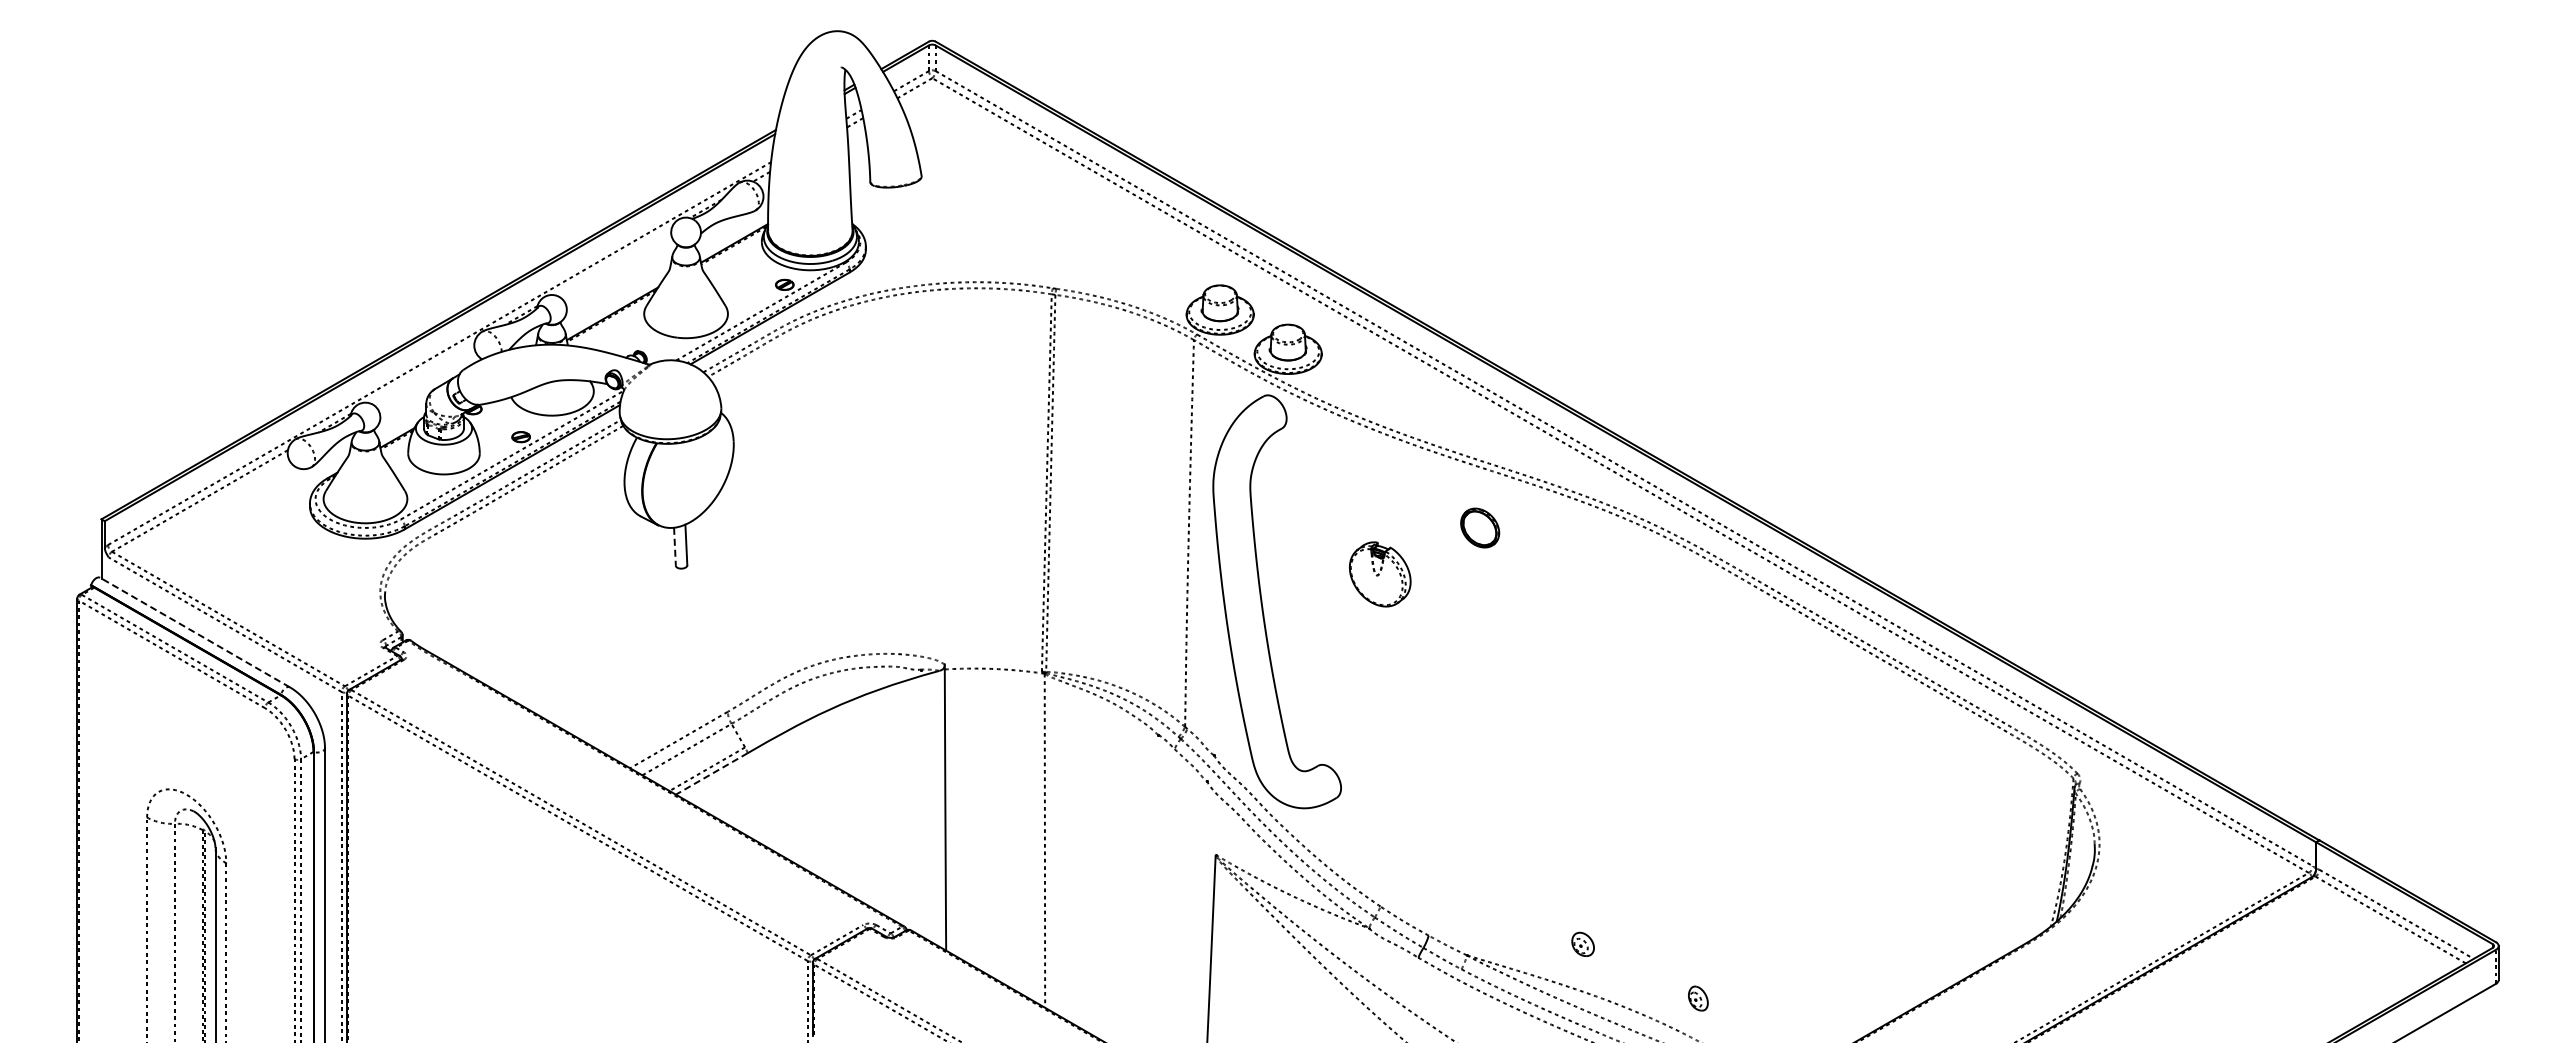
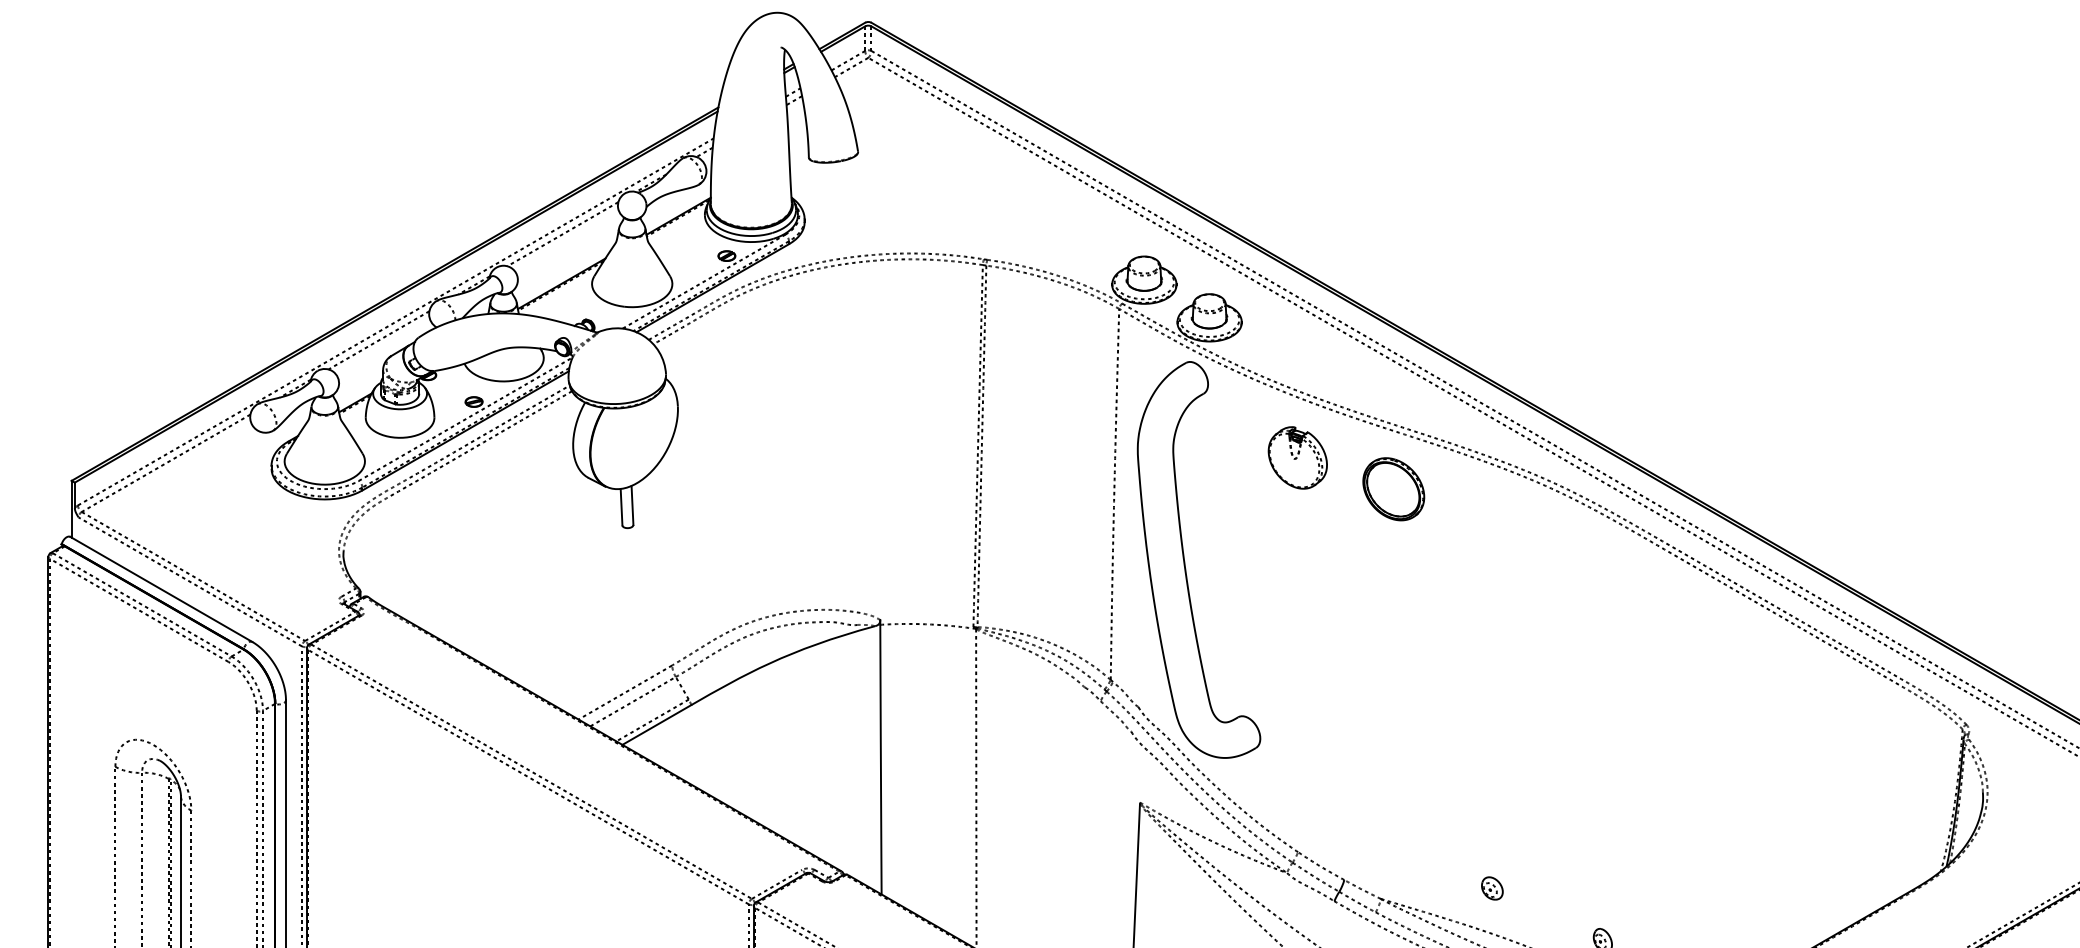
line: (613, 261) -> (562, 233), added
line: (421, 372) -> (378, 340), added
part: (1479, 527) -> (1393, 488), size x1.67
line: (675, 547) -> (622, 507), dashed -> solid
part: (1380, 574) -> (1298, 458), moved
line: (194, 632) -> (160, 589), dashed -> solid
line: (711, 774) -> (656, 725), dashed -> solid

